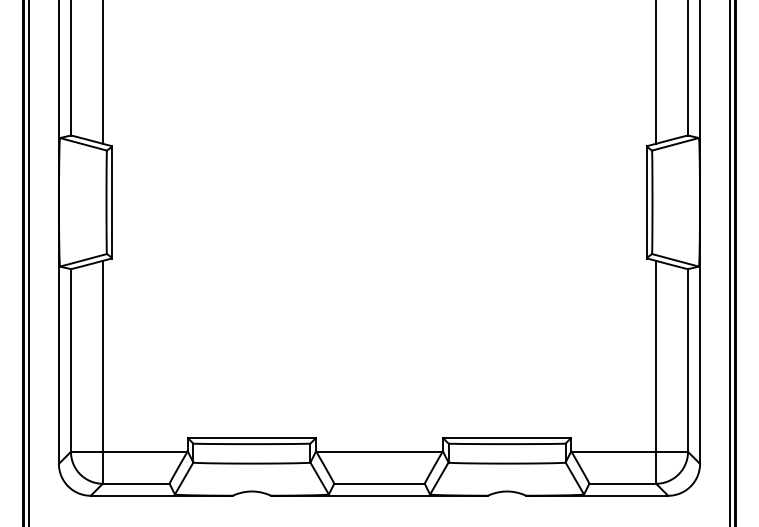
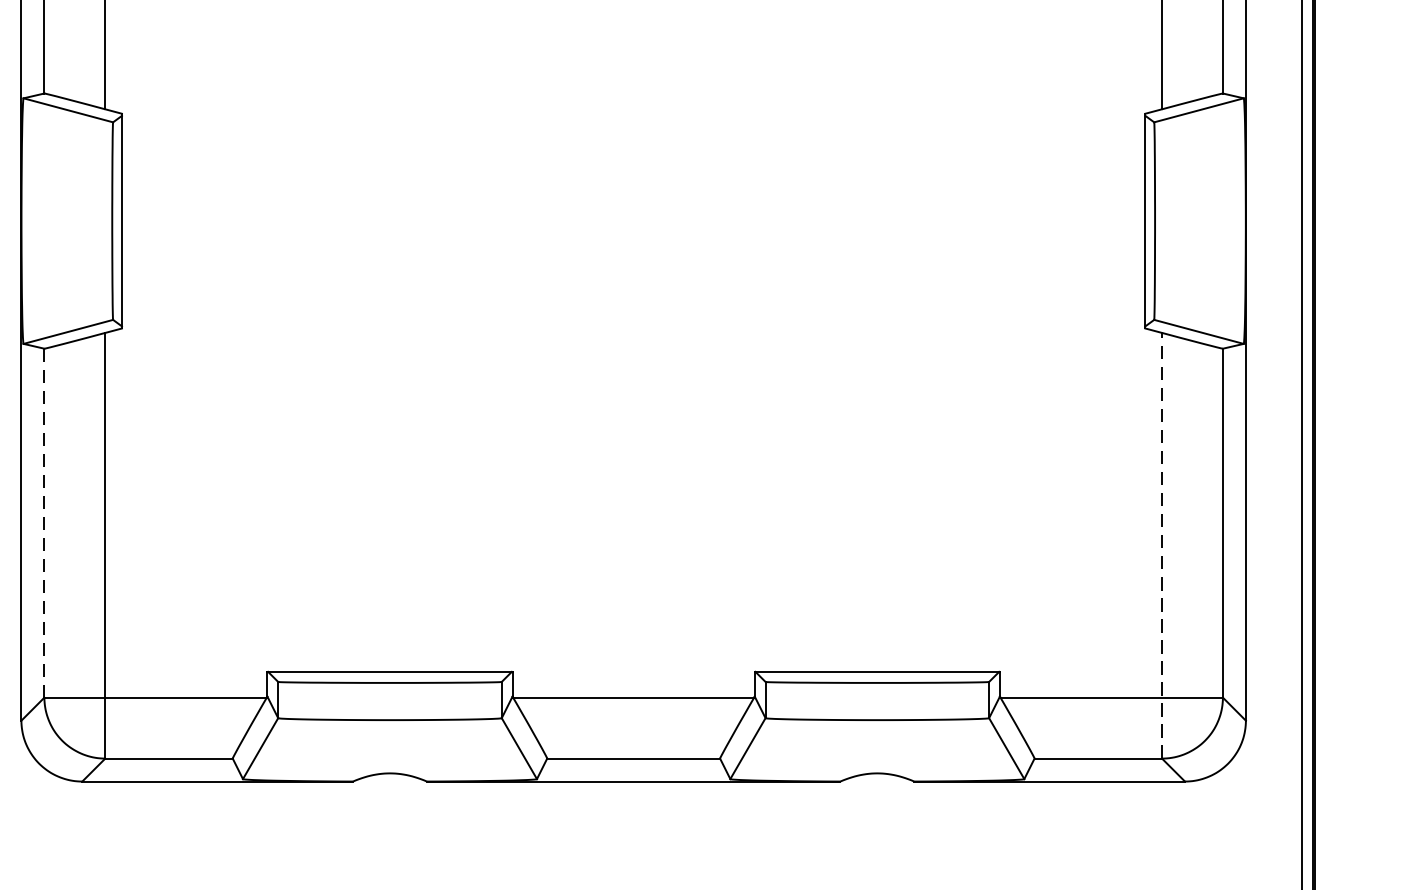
line: (70, 360) -> (43, 523), solid -> dashed
line: (656, 371) -> (1162, 544), solid -> dashed

